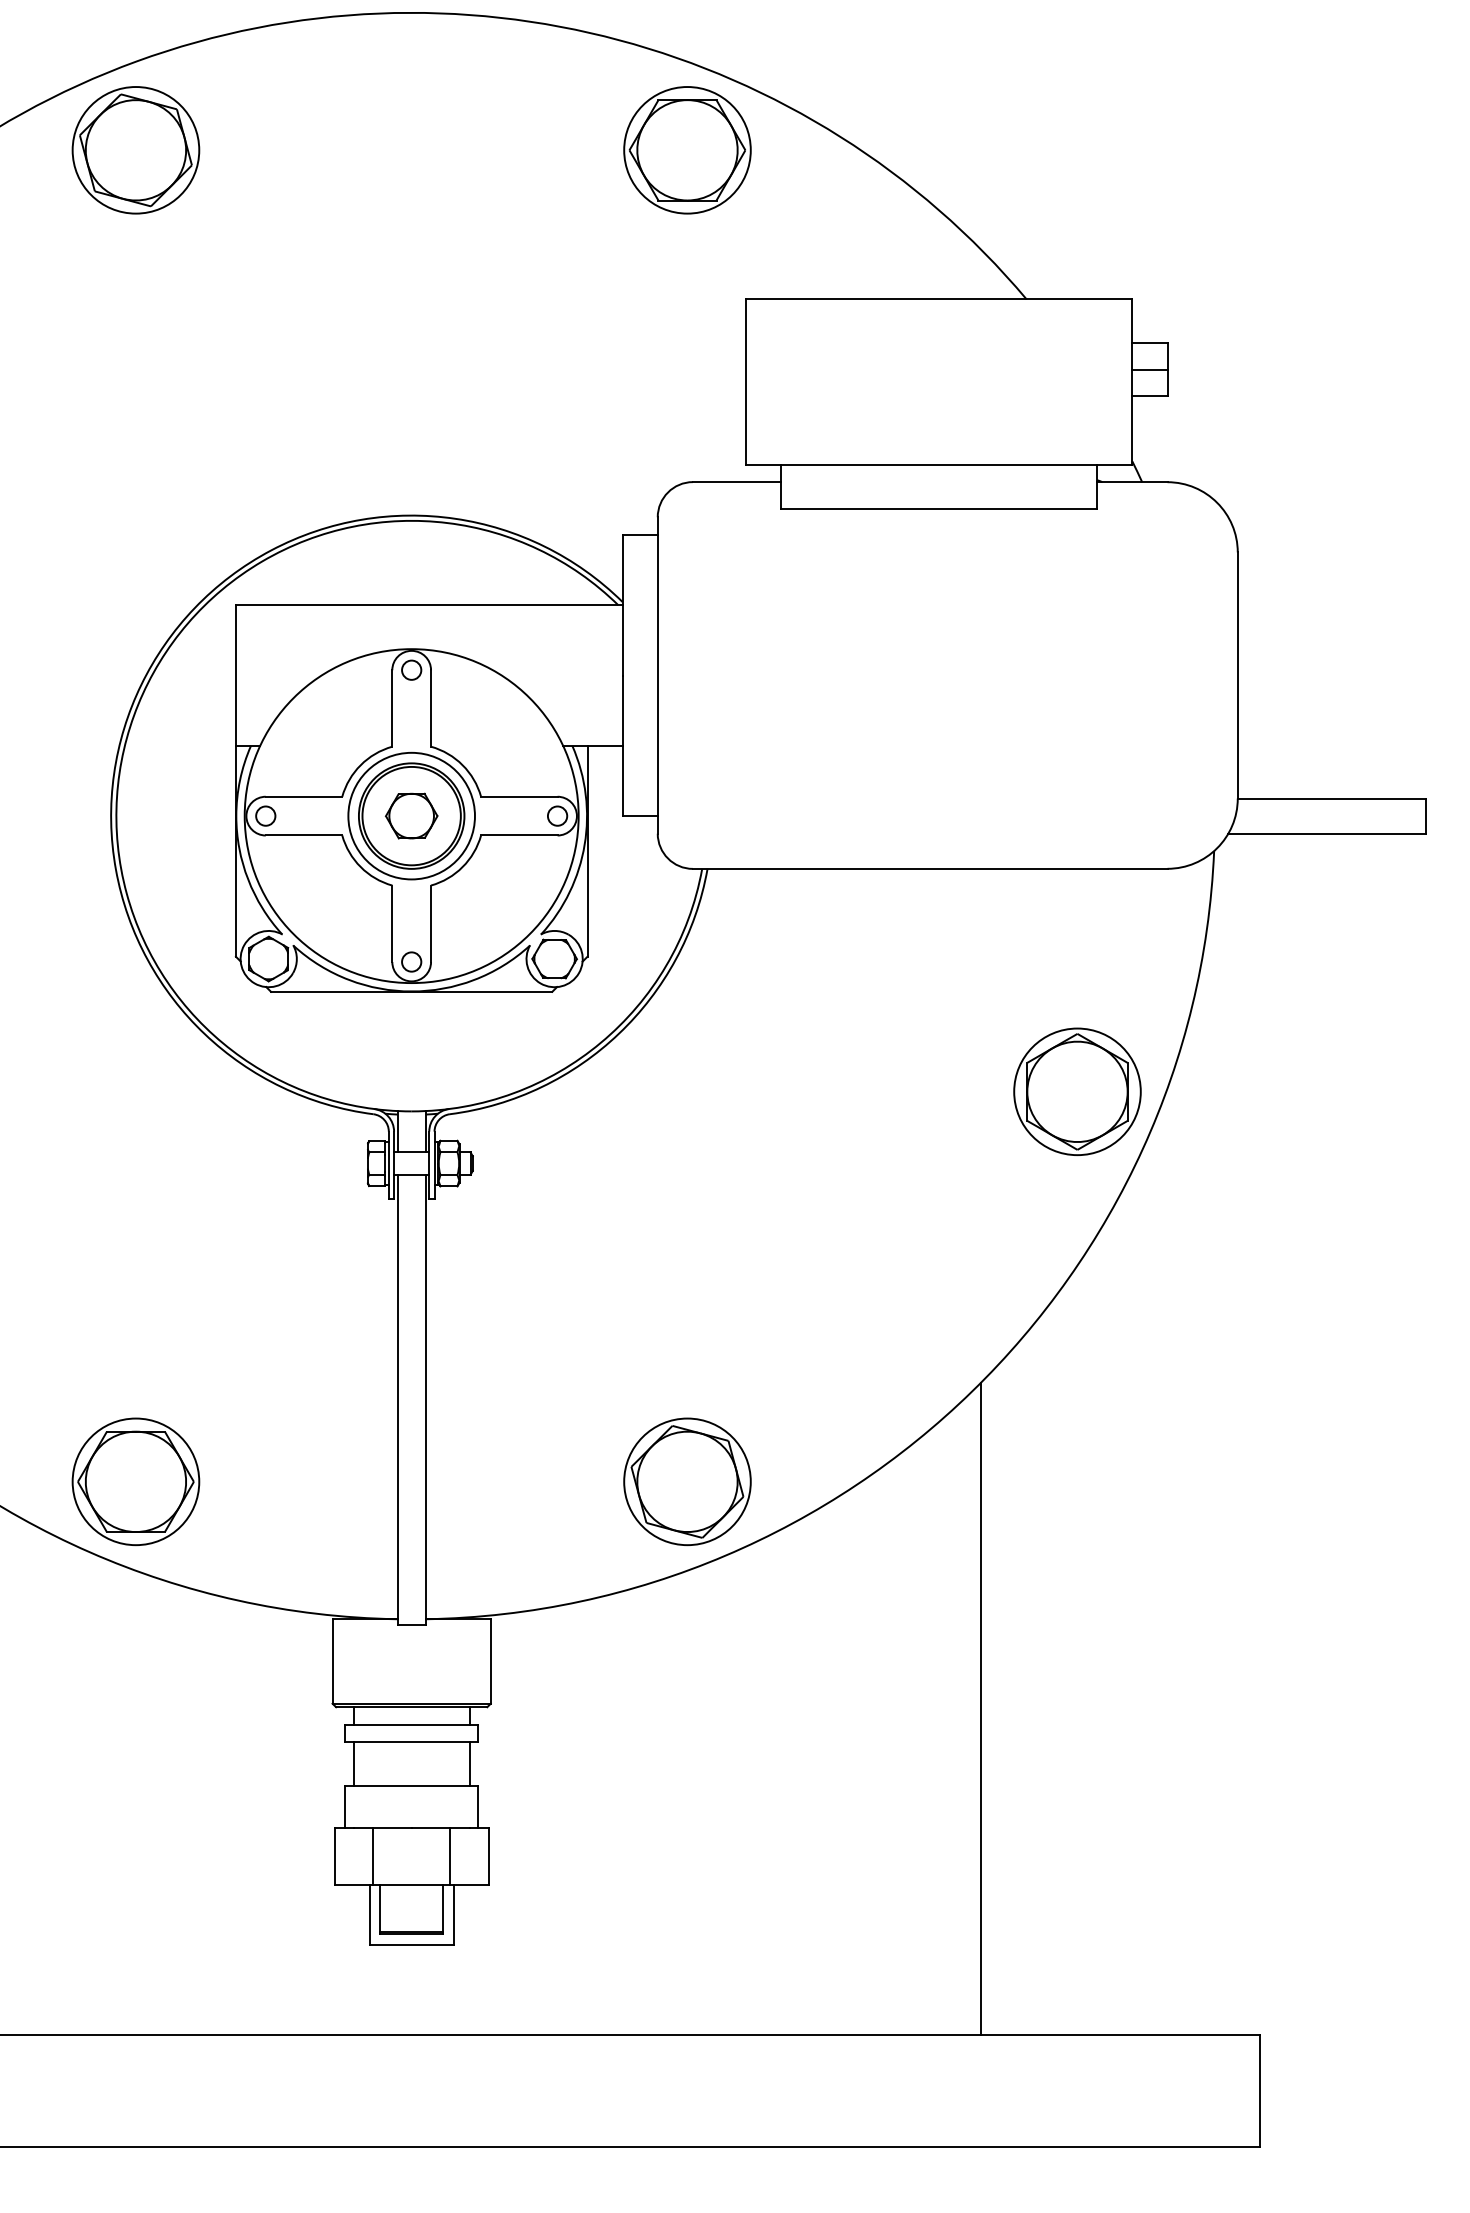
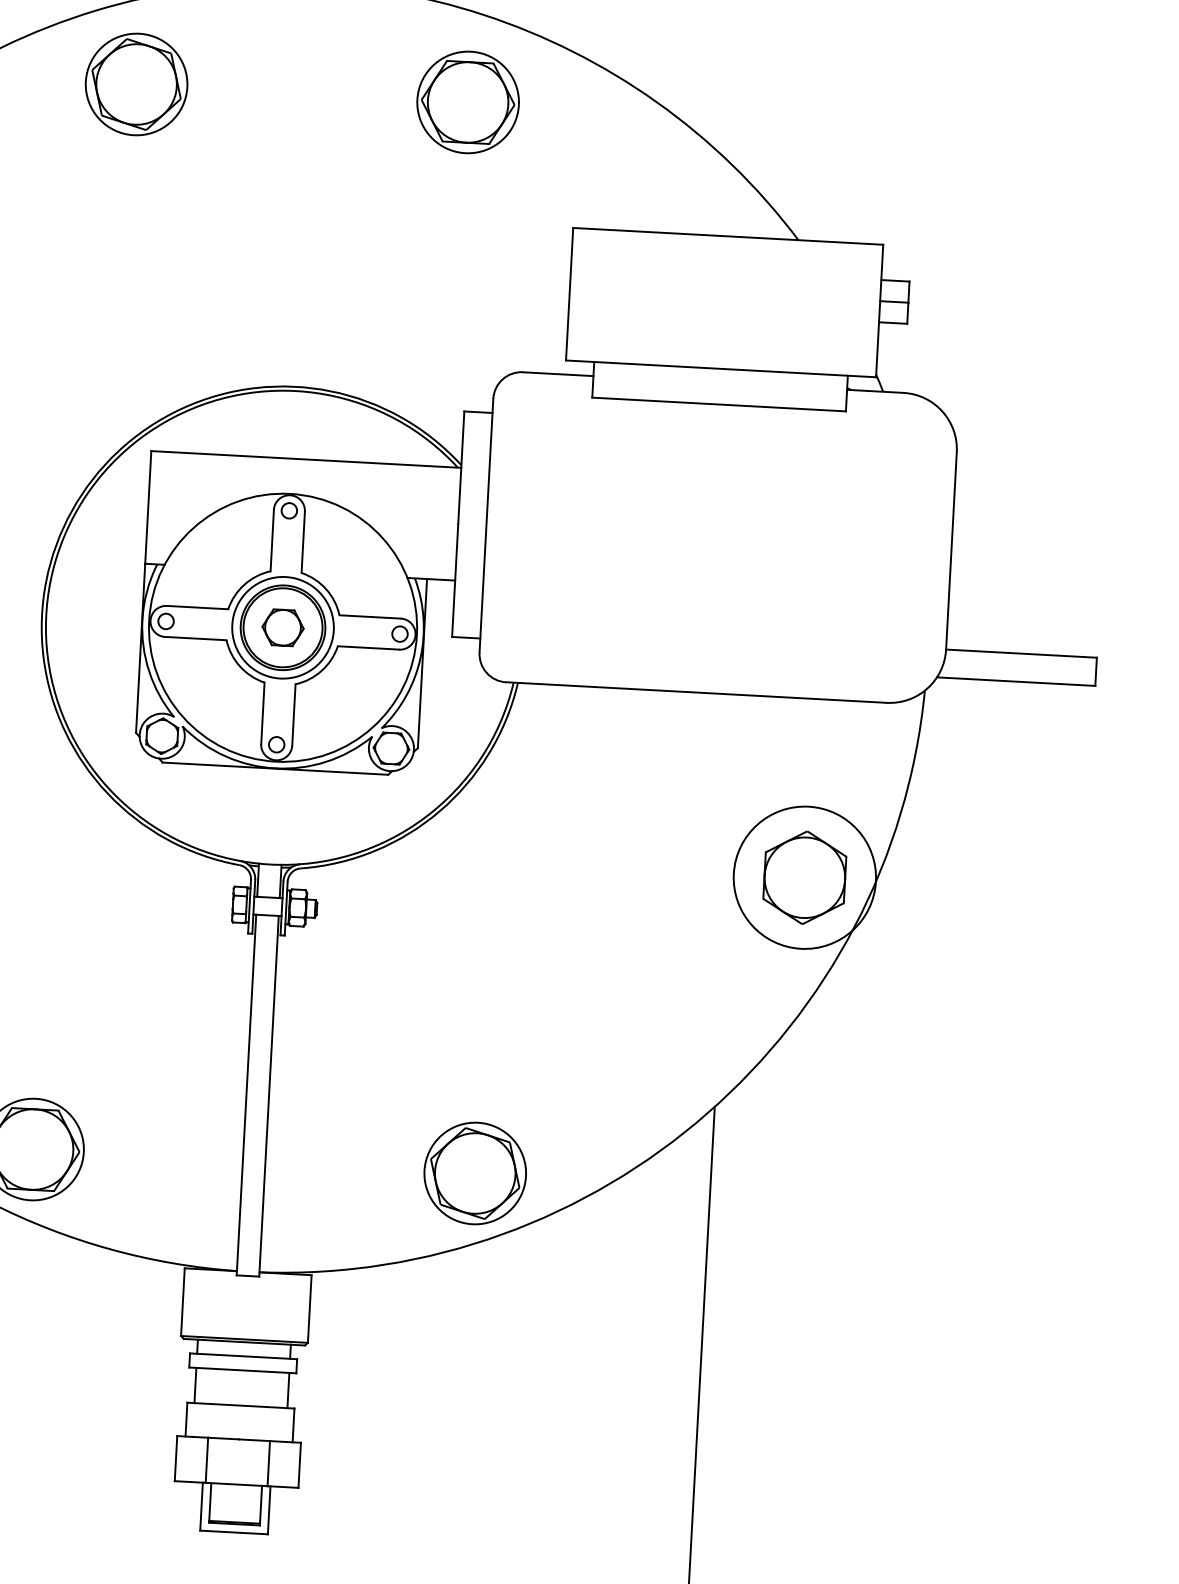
part: (135, 150) -> (136, 84), moved
part: (687, 150) -> (468, 102), moved
circle: (1077, 1091) -> (804, 877), size x1.4

